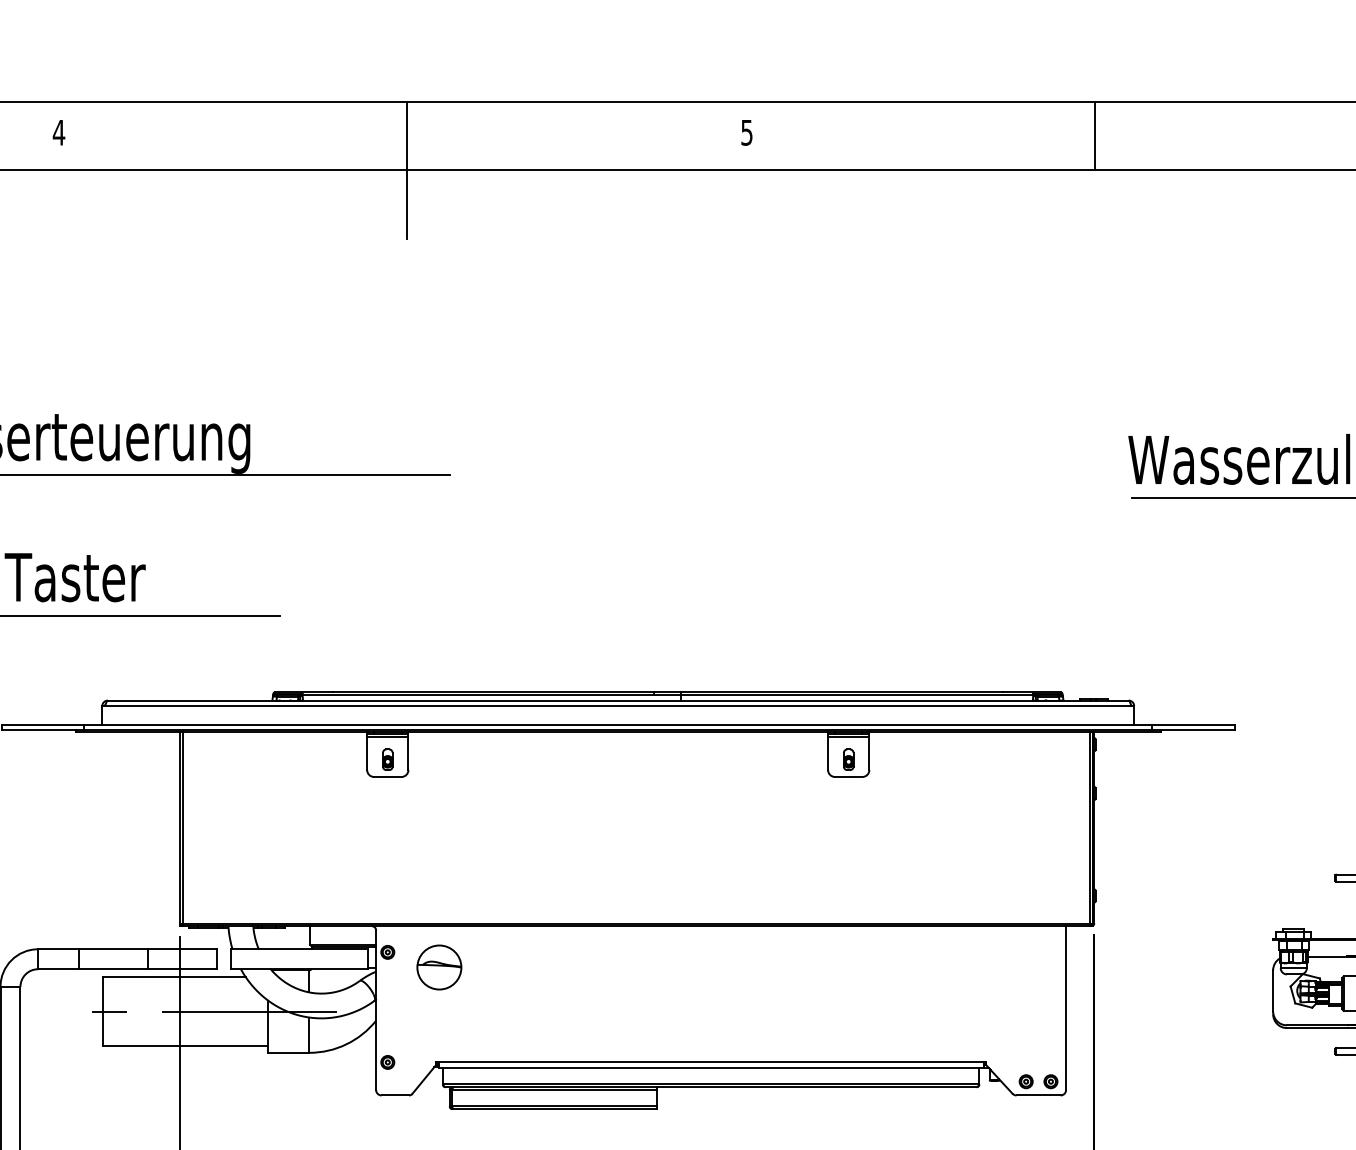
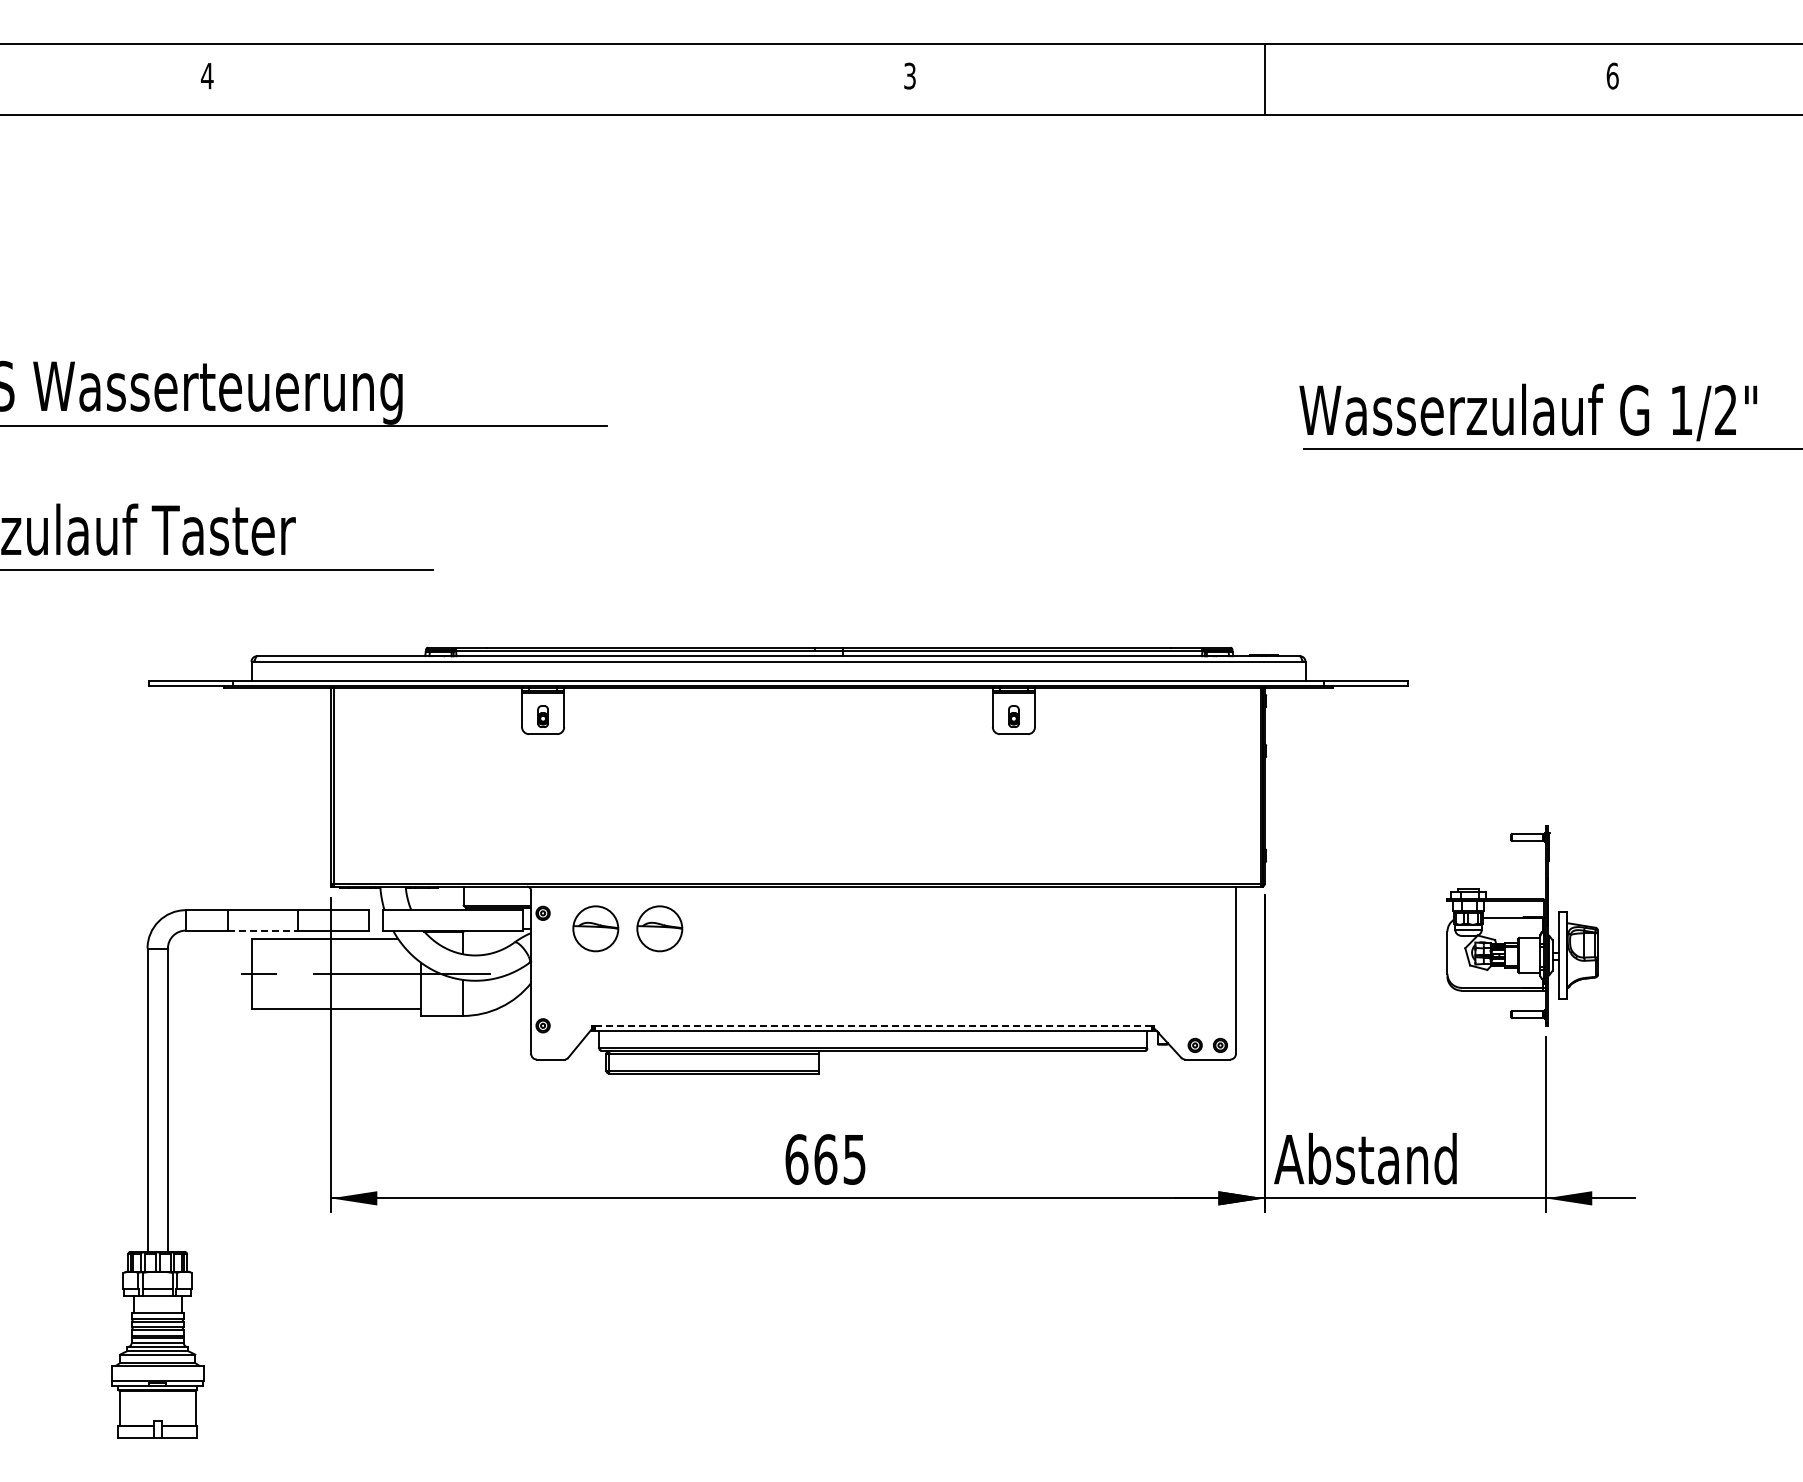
text: (746, 132) -> (909, 75), 5 -> 3
line: (406, 170) -> (562, 114), removed
part: (501, 967) -> (659, 928), added
line: (114, 969) -> (263, 930), solid -> dashed
line: (711, 1062) -> (873, 1025), solid -> dashed

